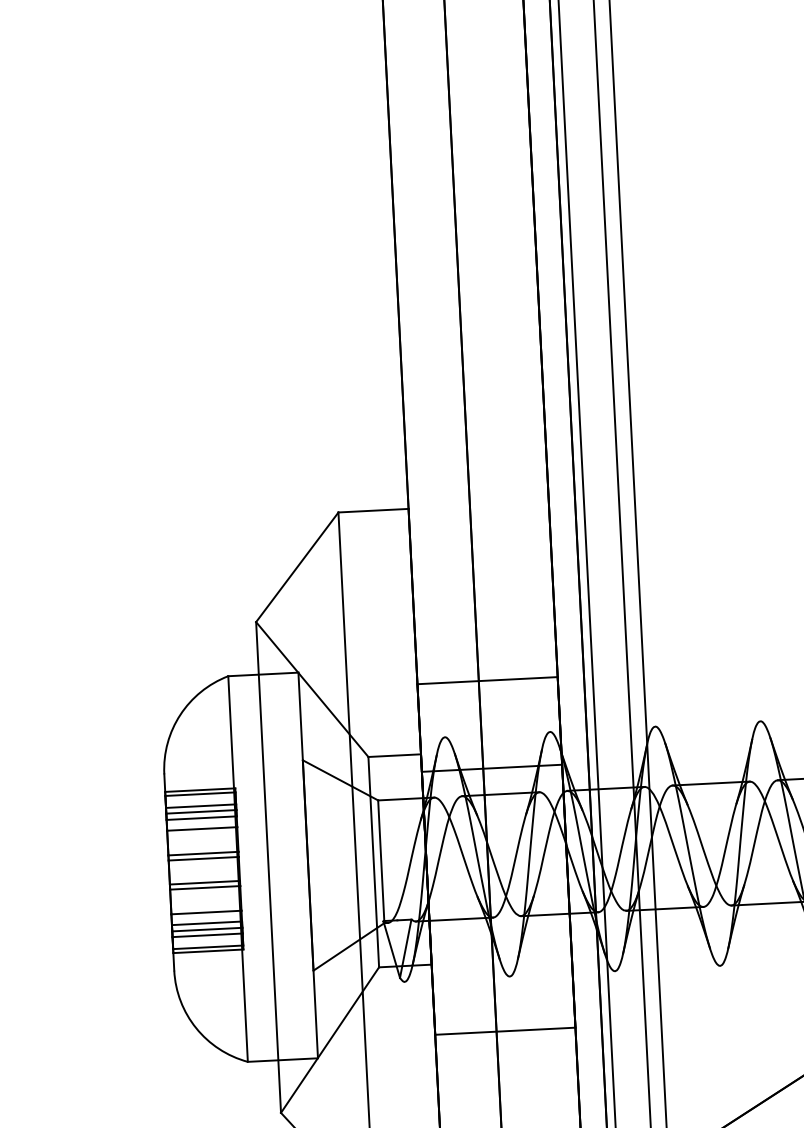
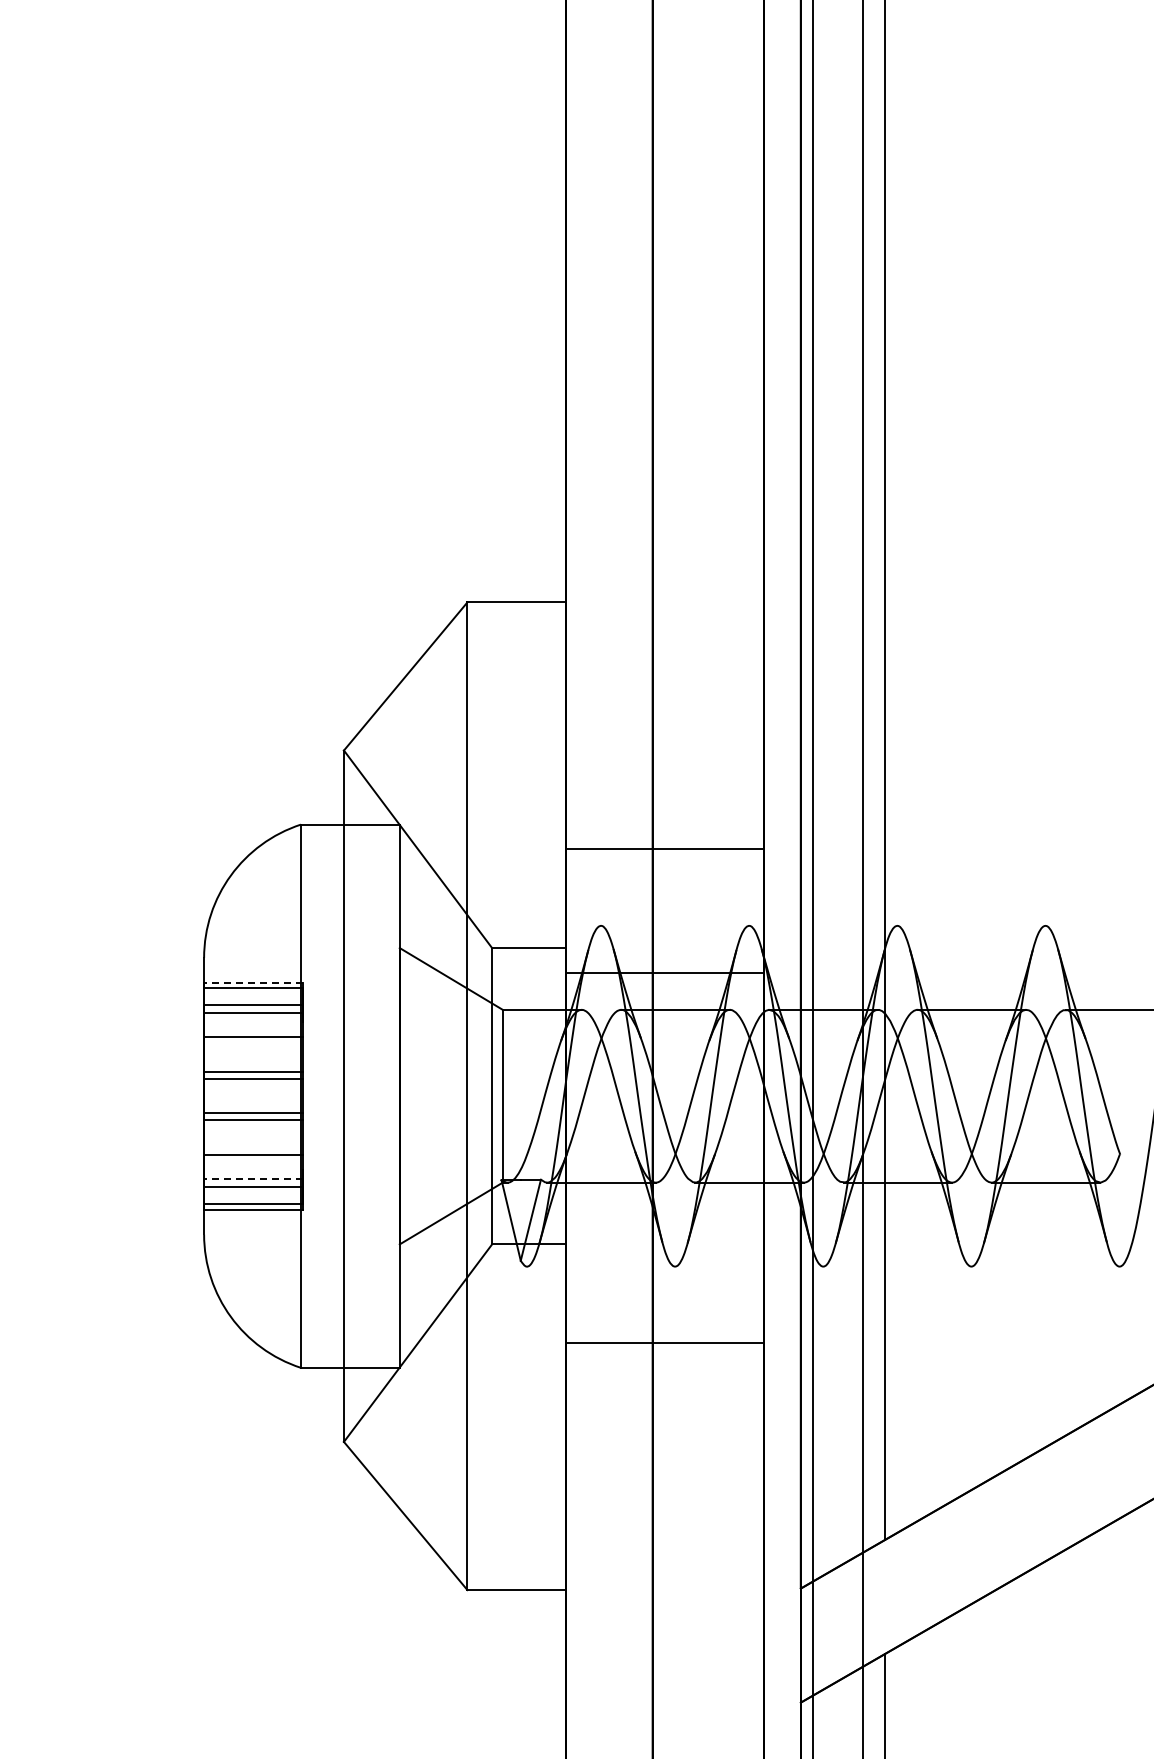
line: (200, 790) -> (253, 982), solid -> dashed
line: (201, 818) -> (253, 1022), removed
line: (207, 923) -> (253, 1170), removed
line: (207, 929) -> (253, 1179), solid -> dashed

